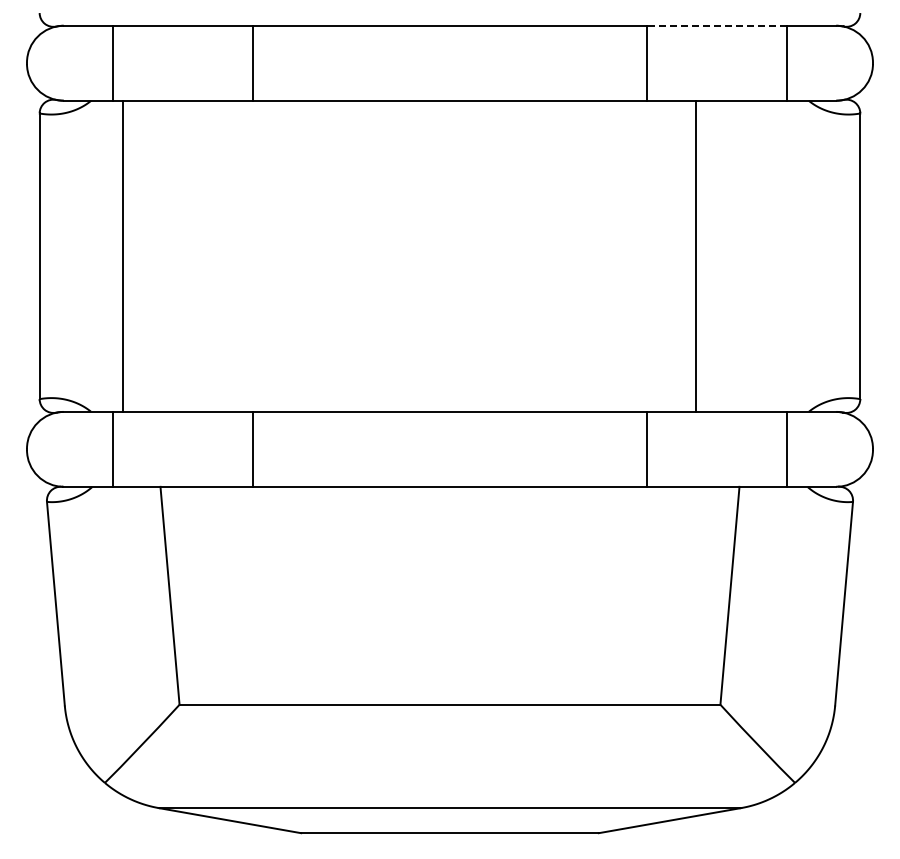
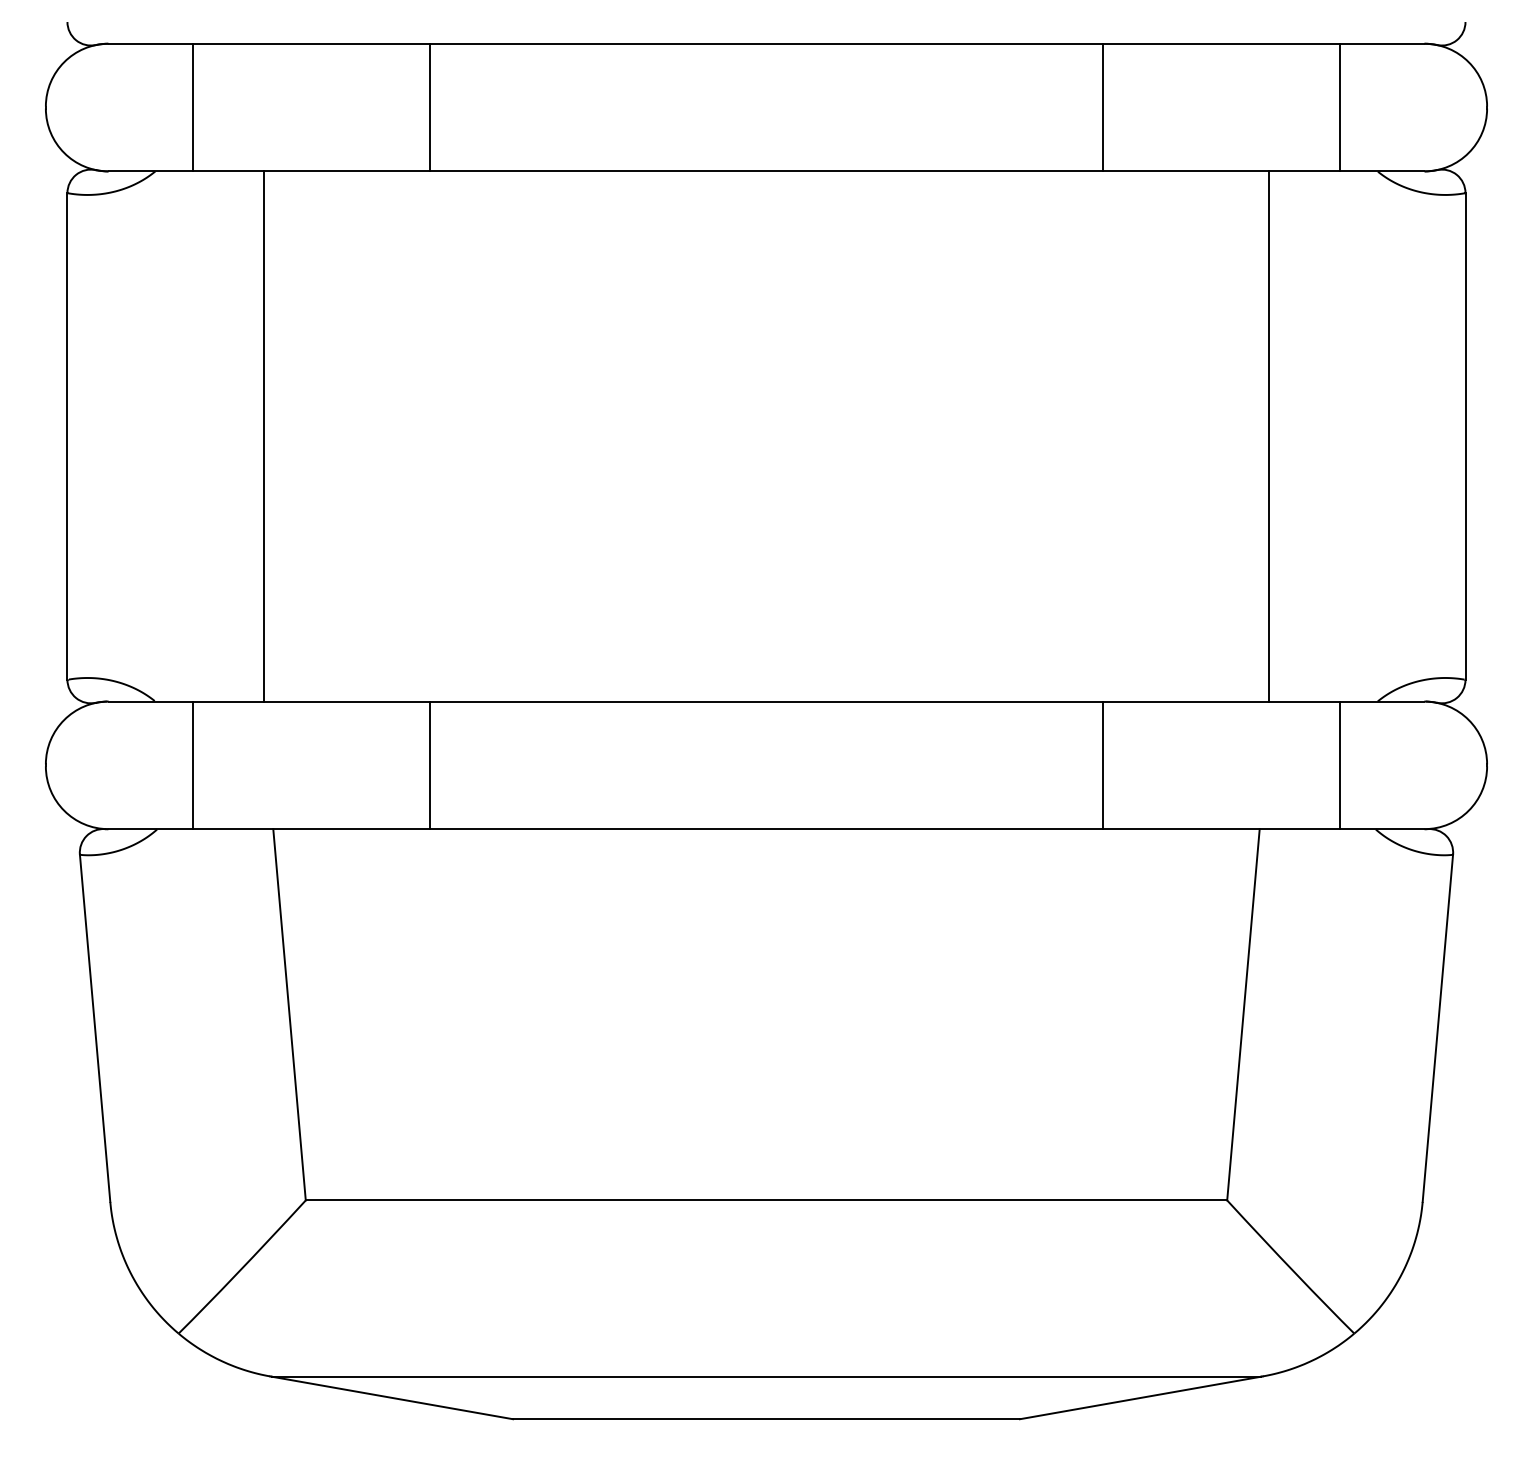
line: (716, 25) -> (1220, 43), dashed -> solid
line: (122, 255) -> (263, 435), moved
line: (696, 255) -> (1269, 435), moved

